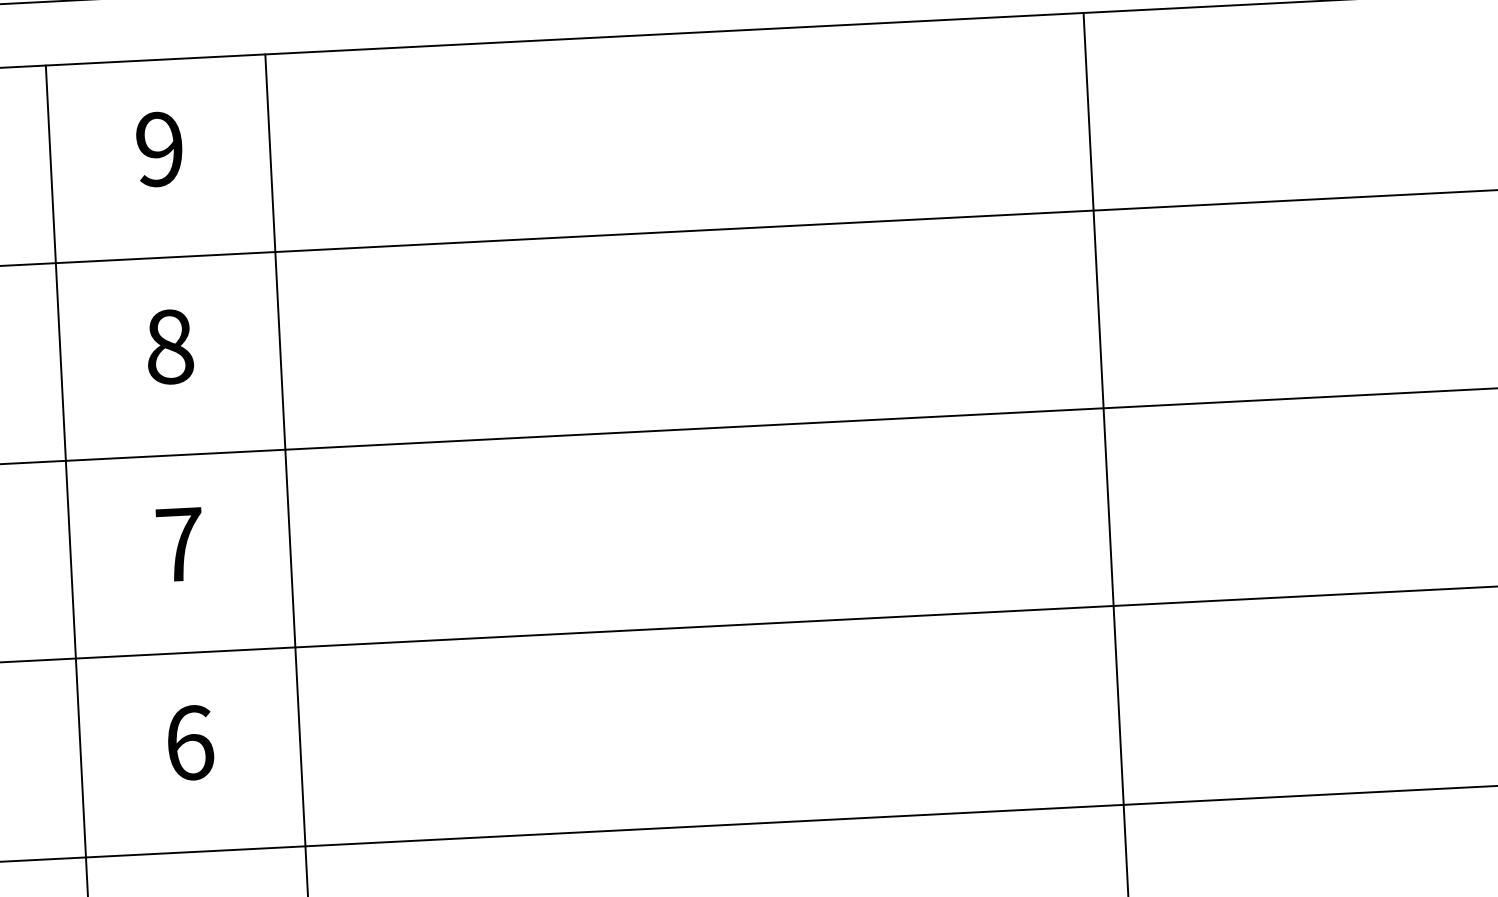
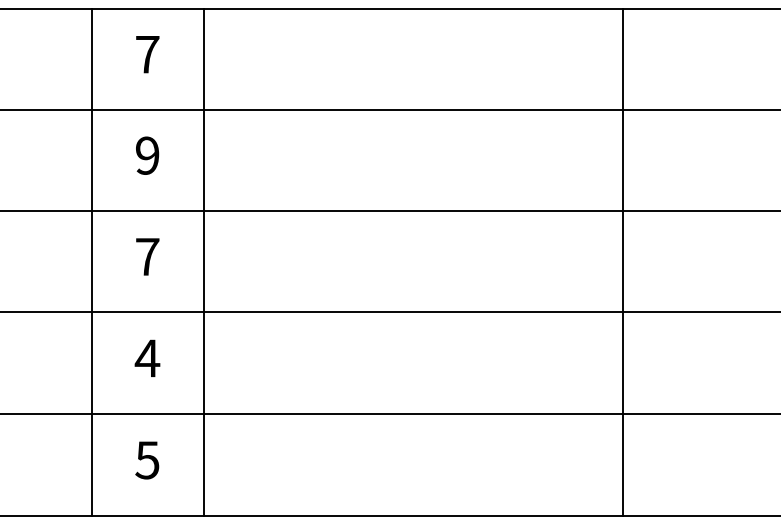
text: (159, 149) -> (147, 54), 9 -> 7
text: (169, 346) -> (147, 155), 8 -> 9
text: (189, 743) -> (147, 358), 6 -> 4

